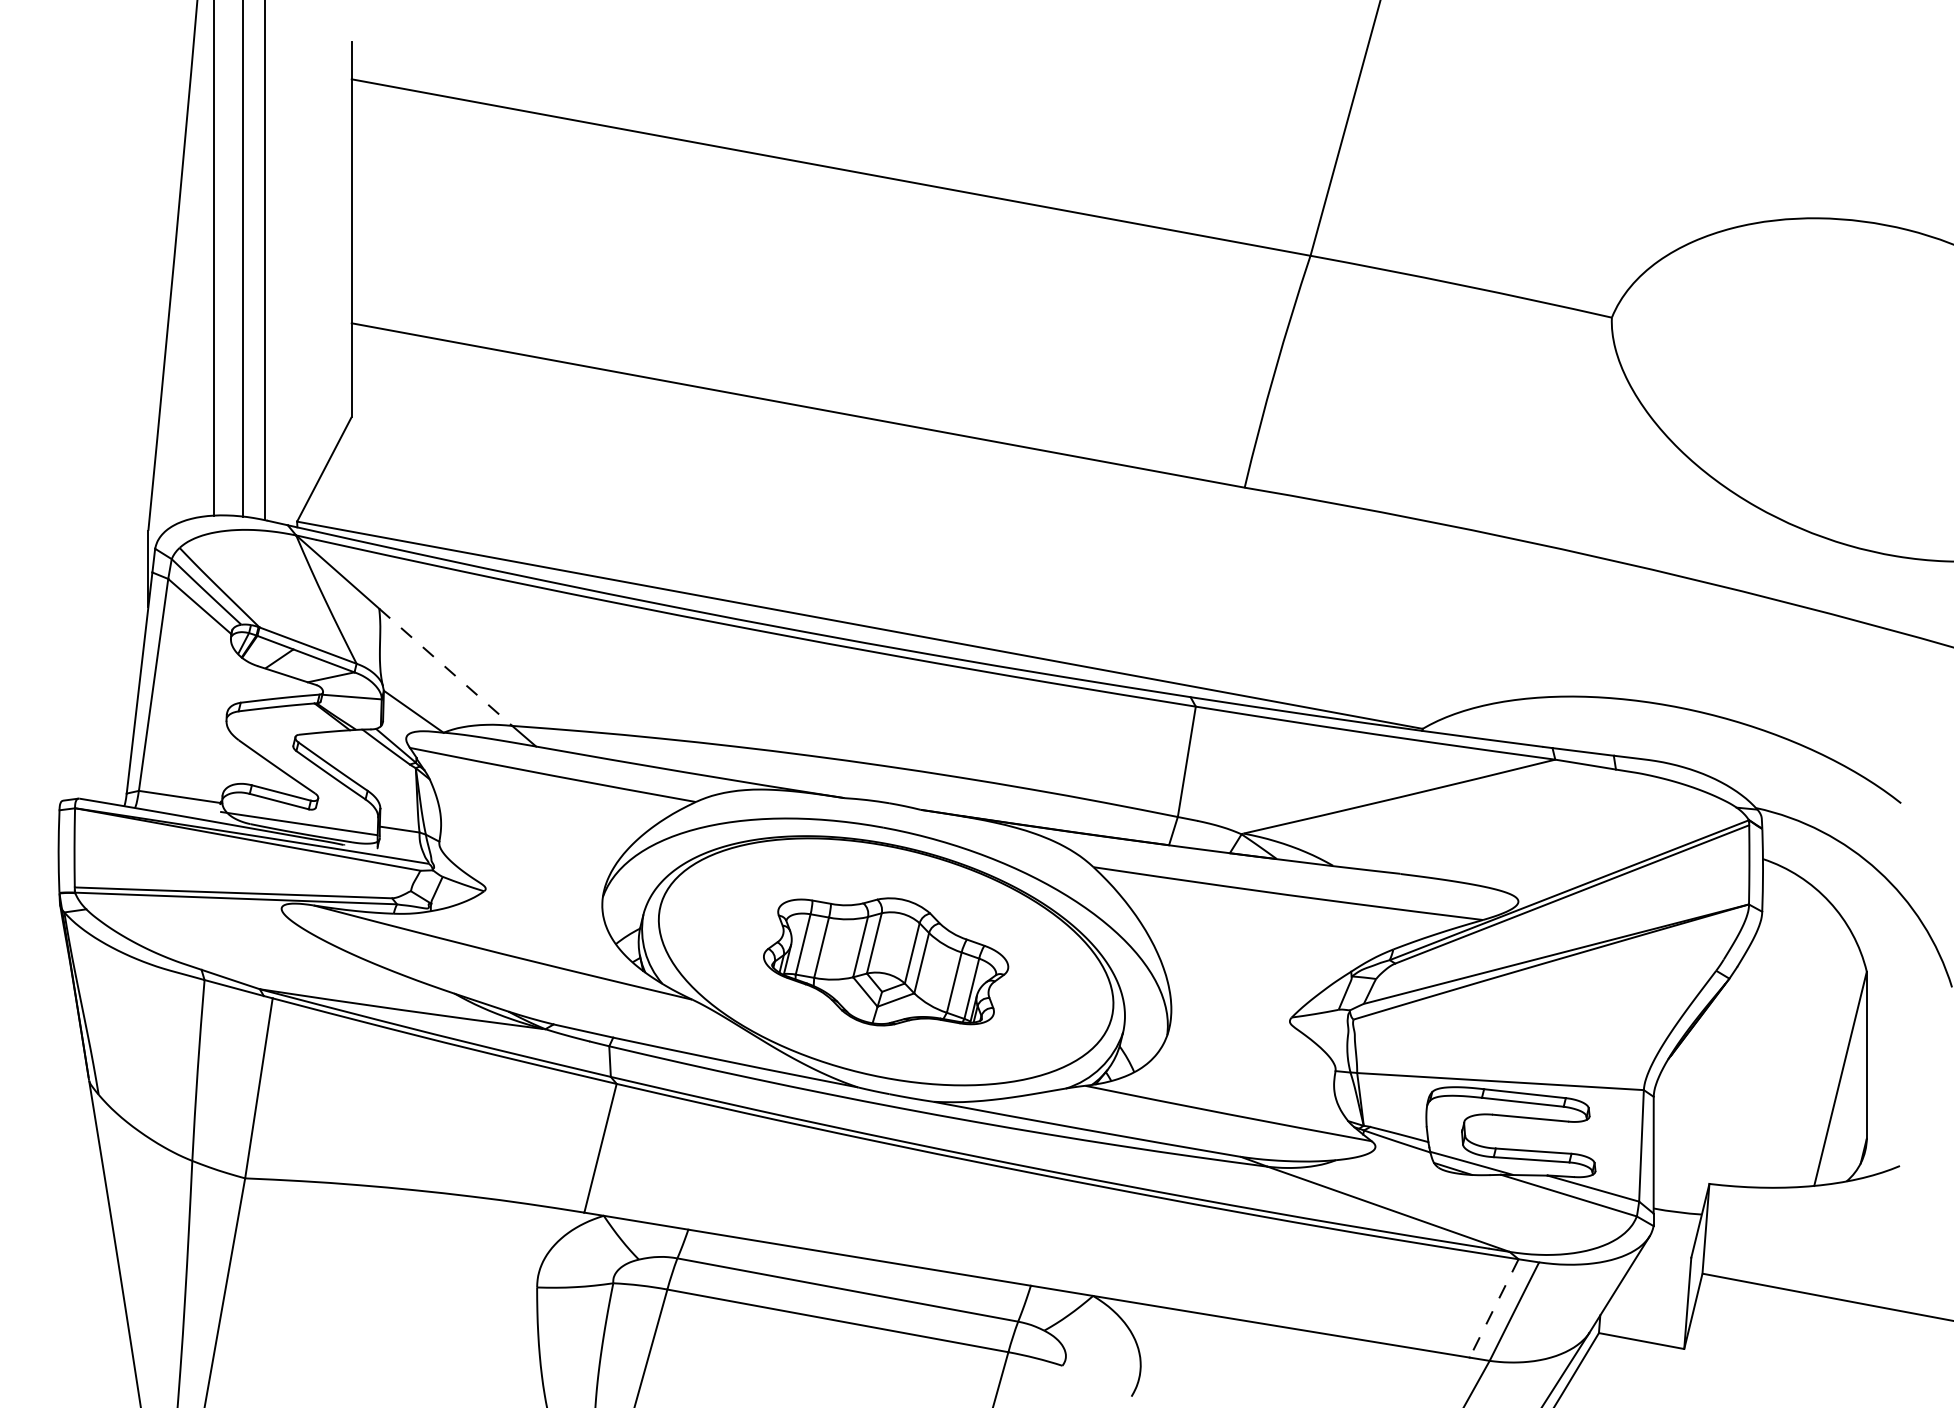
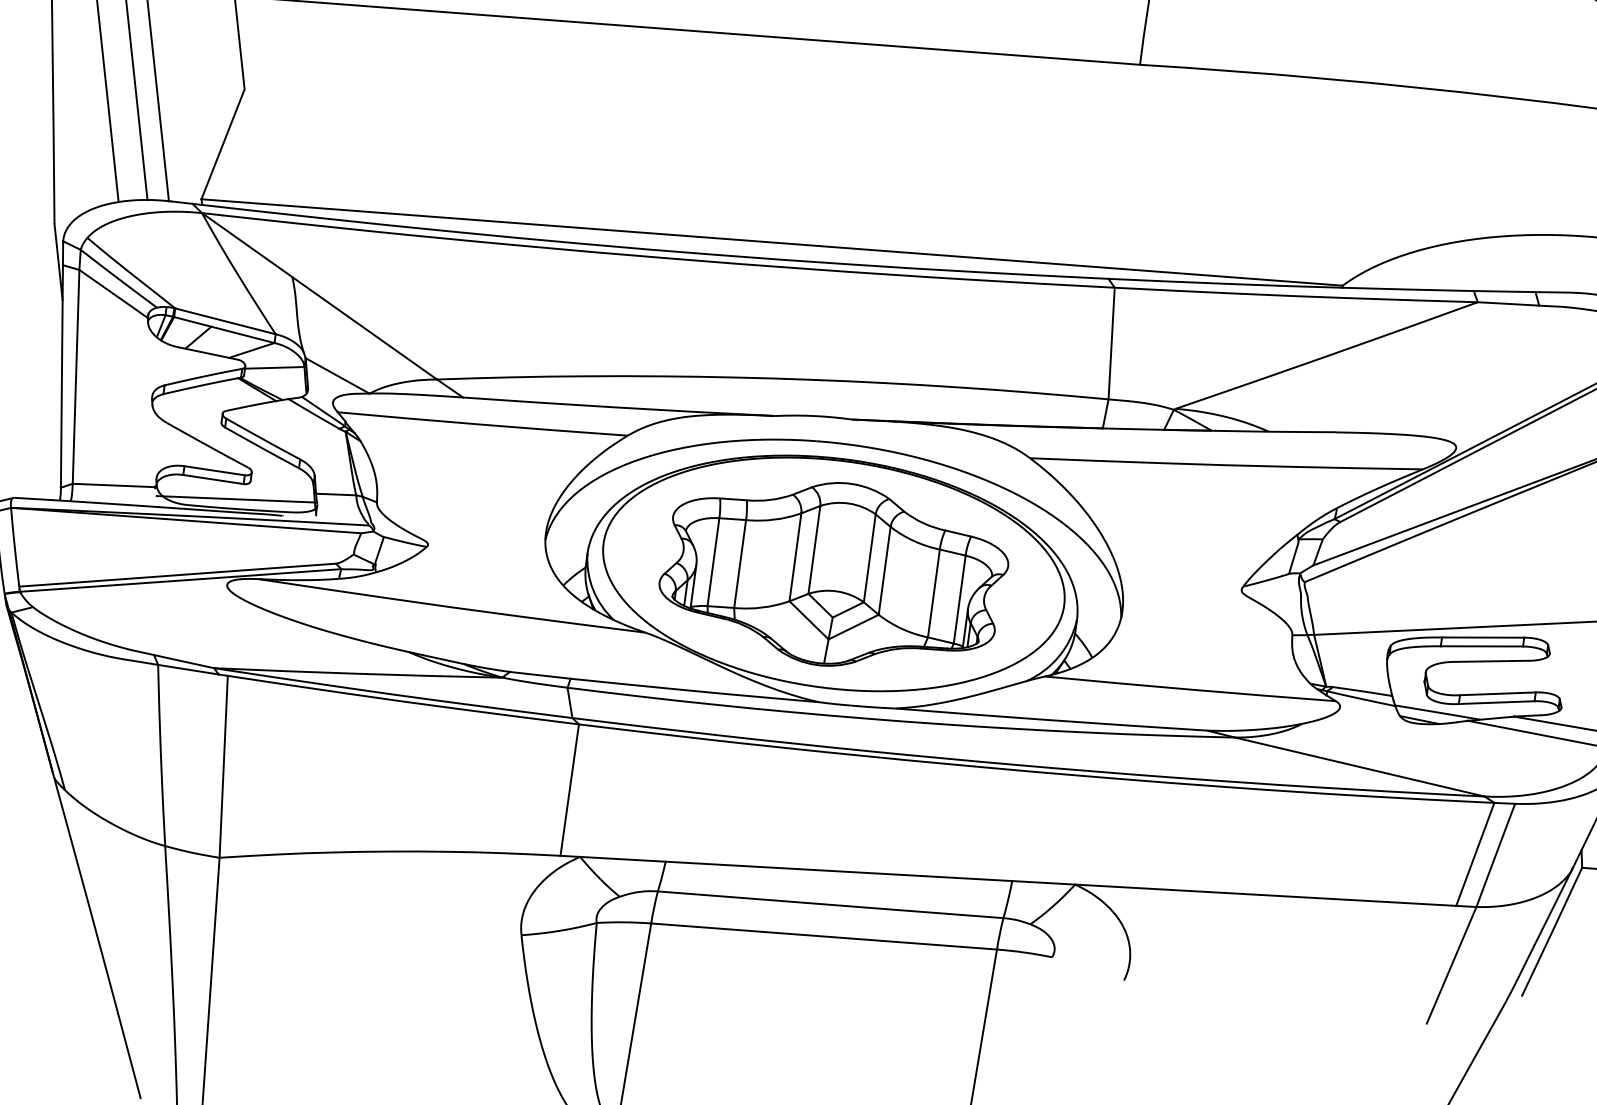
line: (445, 667) -> (364, 328), dashed -> solid
part: (885, 961) -> (833, 574), size x1.43
line: (1494, 1308) -> (1475, 854), dashed -> solid

